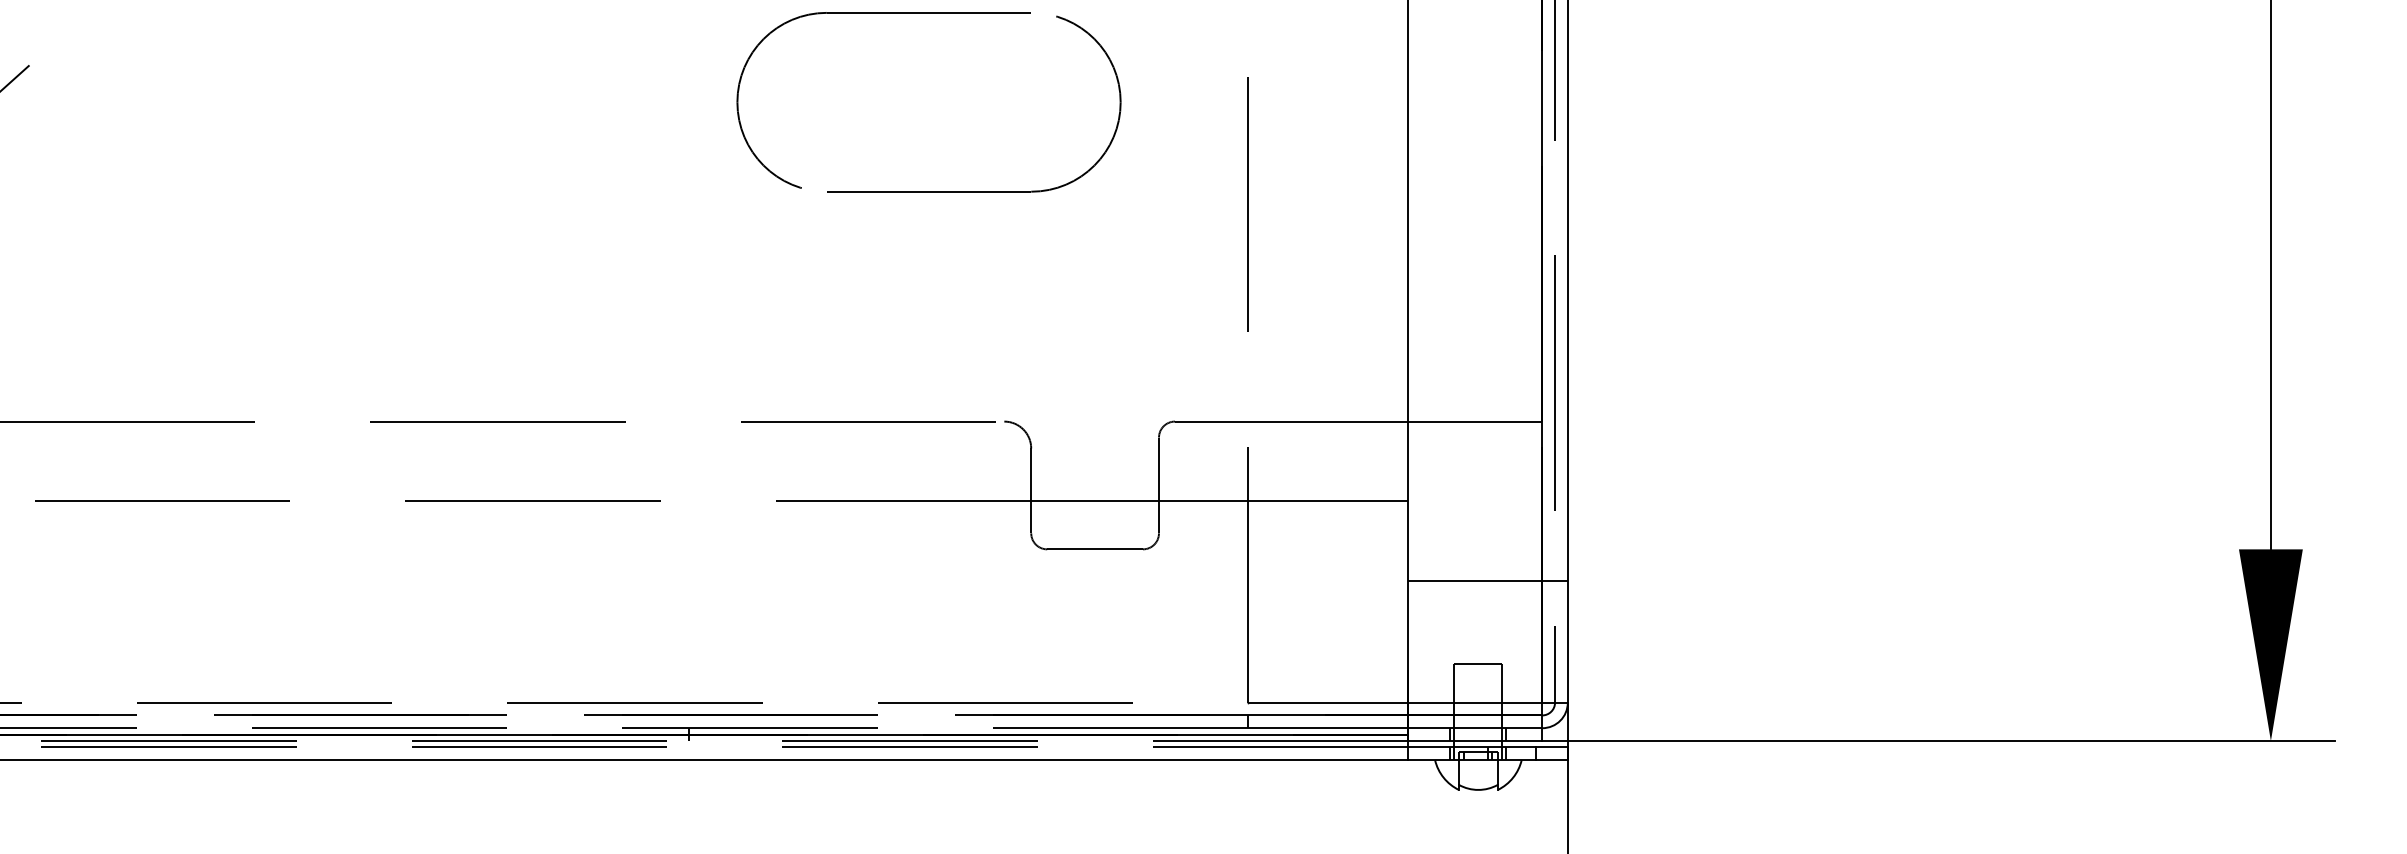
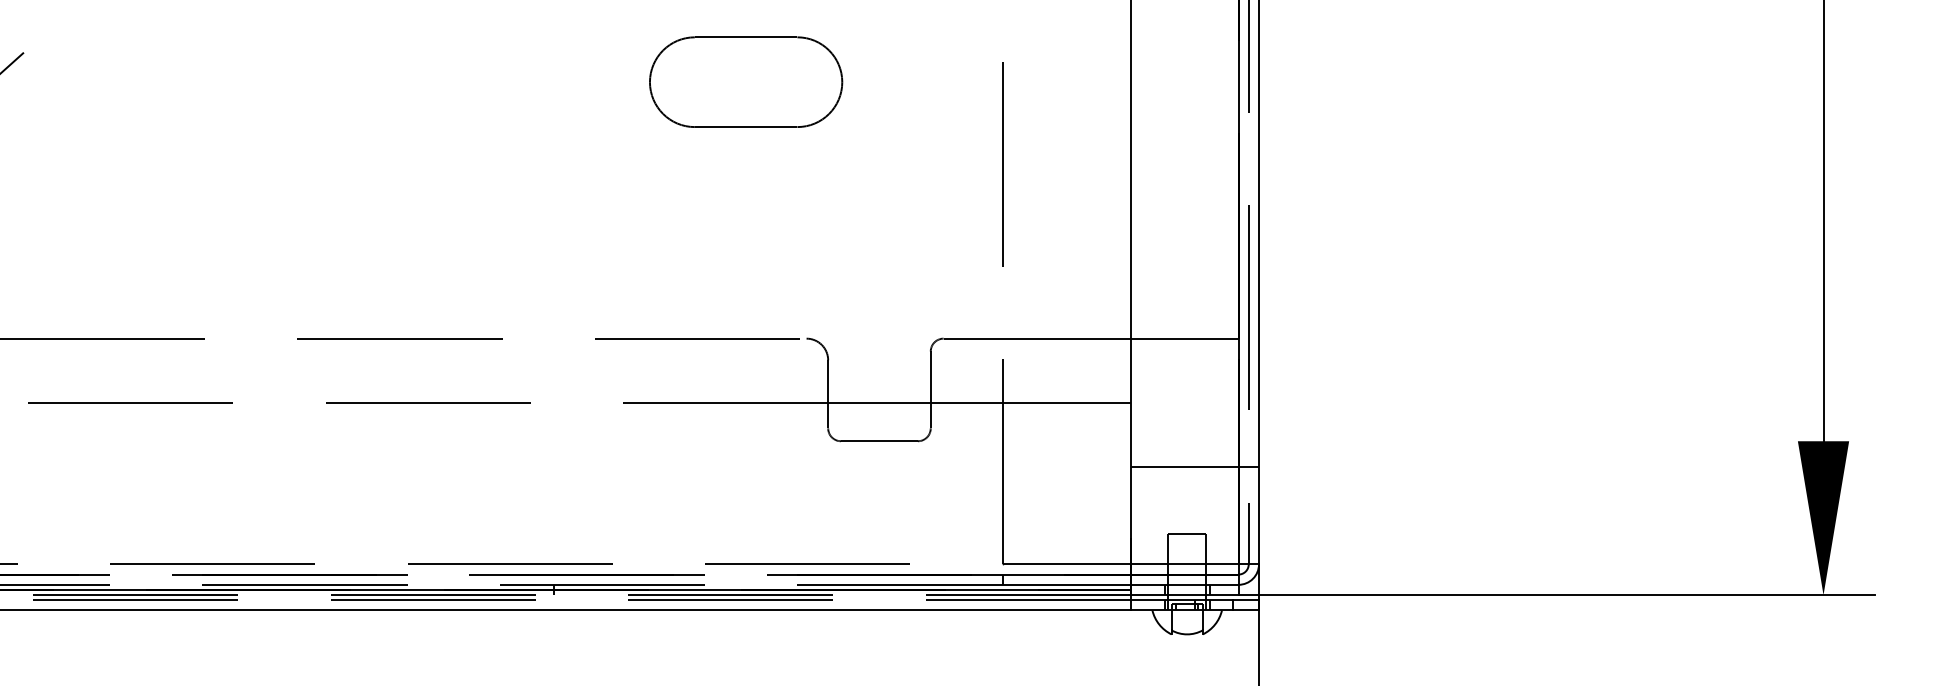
part: (928, 101) -> (745, 81), size x0.62

